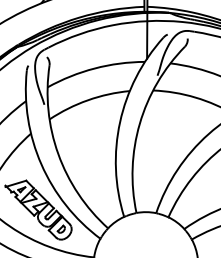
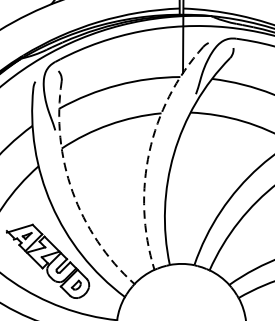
arc: (120, 122) -> (149, 152), solid -> dashed
arc: (58, 154) -> (72, 192), solid -> dashed

